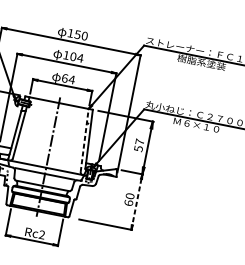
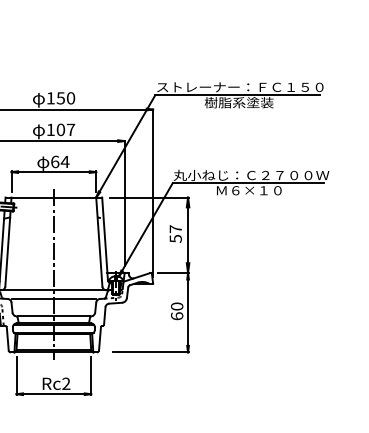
text: (80, 57) -> (70, 129), 104 -> 107
line: (84, 140) -> (99, 242), dashed -> solid
line: (137, 201) -> (188, 312), dashed -> solid

